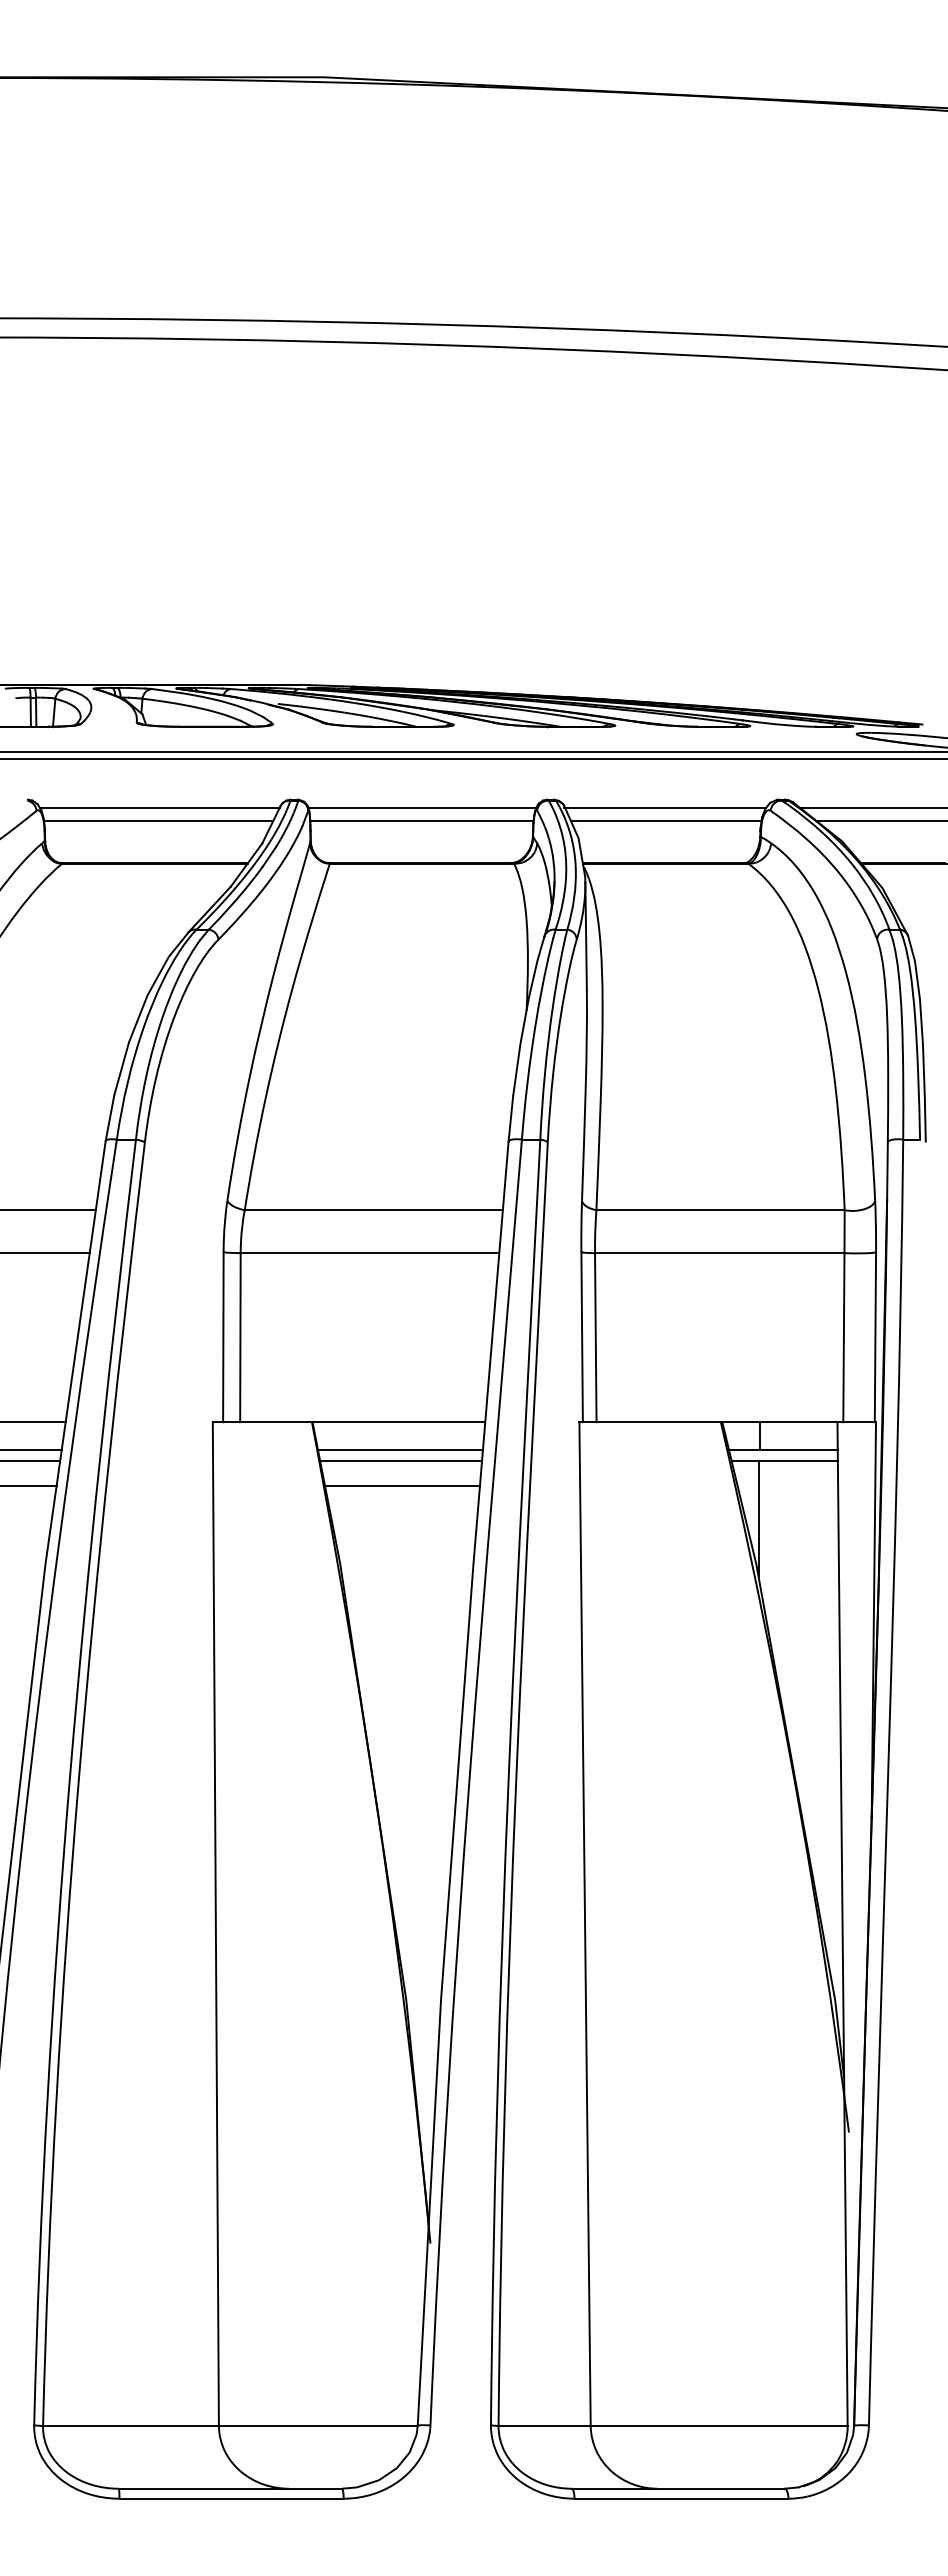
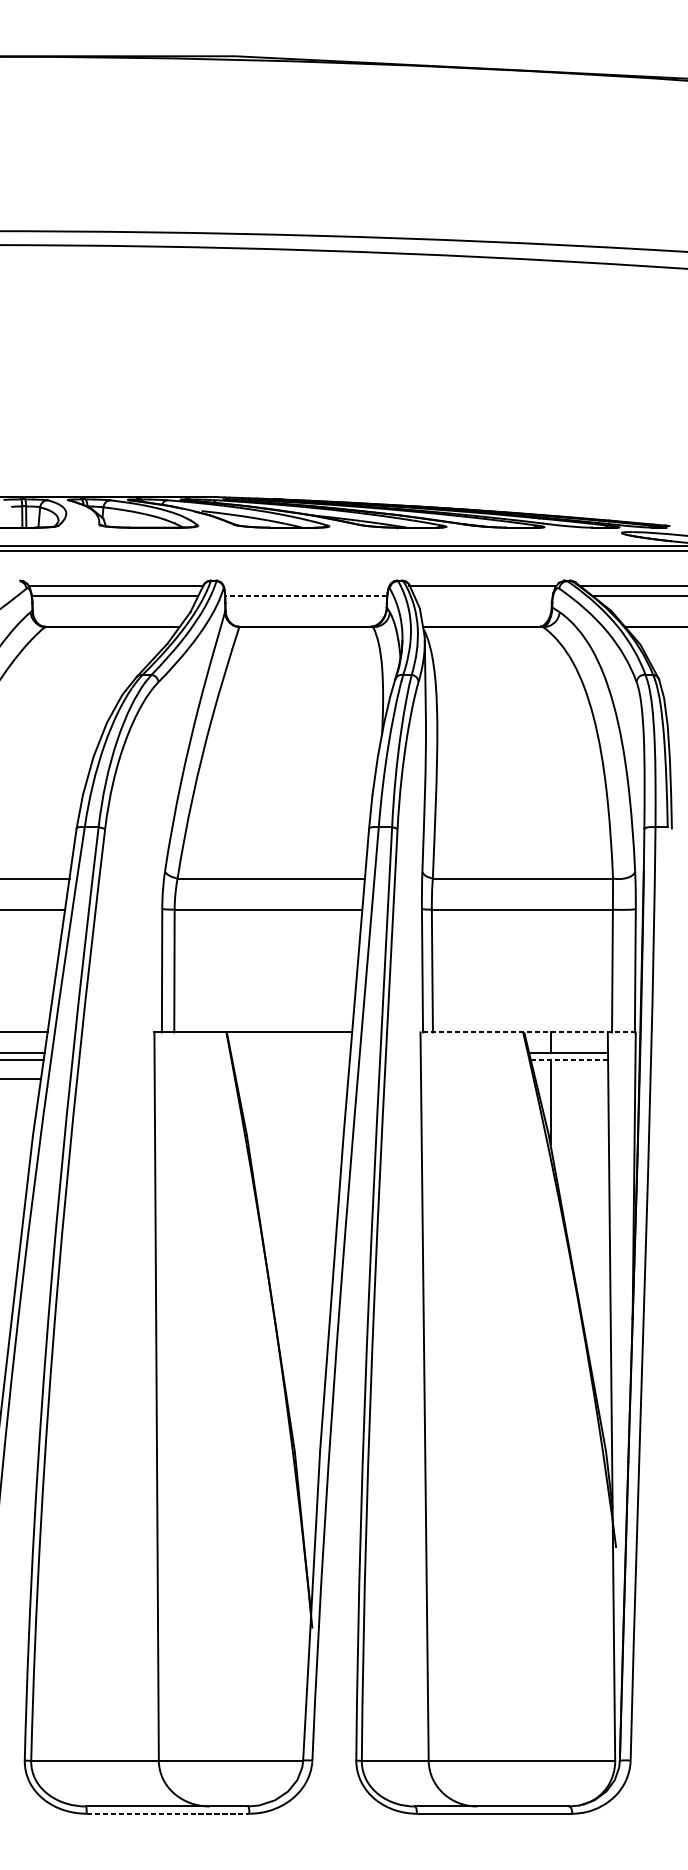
line: (422, 807) -> (306, 586), removed
line: (421, 820) -> (305, 595), solid -> dashed
line: (665, 820) -> (482, 595), removed
line: (727, 1422) -> (527, 1032), solid -> dashed
line: (400, 1449) -> (290, 1052), removed
line: (401, 1460) -> (291, 1060), removed
line: (784, 1460) -> (569, 1060), solid -> dashed
line: (402, 1486) -> (292, 1079), removed
line: (232, 2498) -> (168, 1813), solid -> dashed

